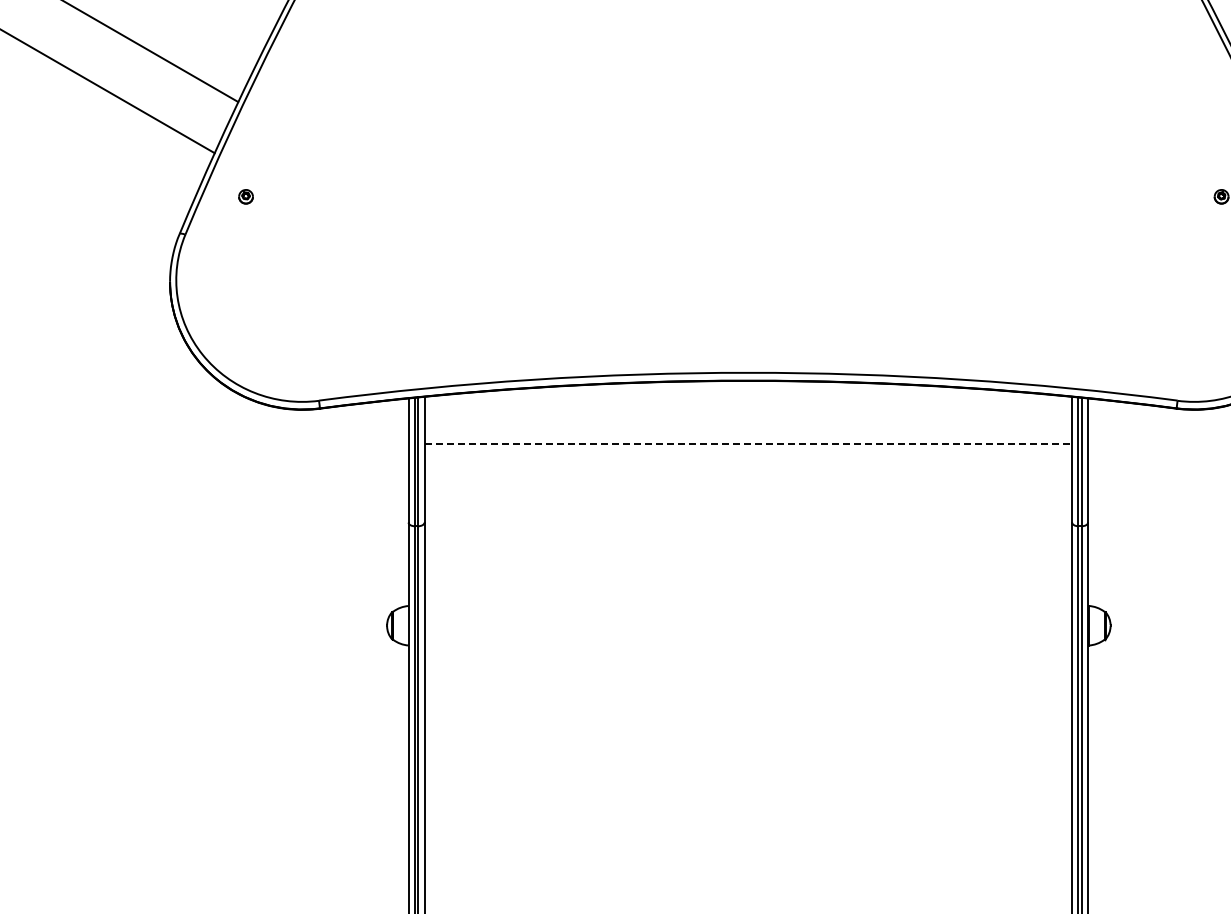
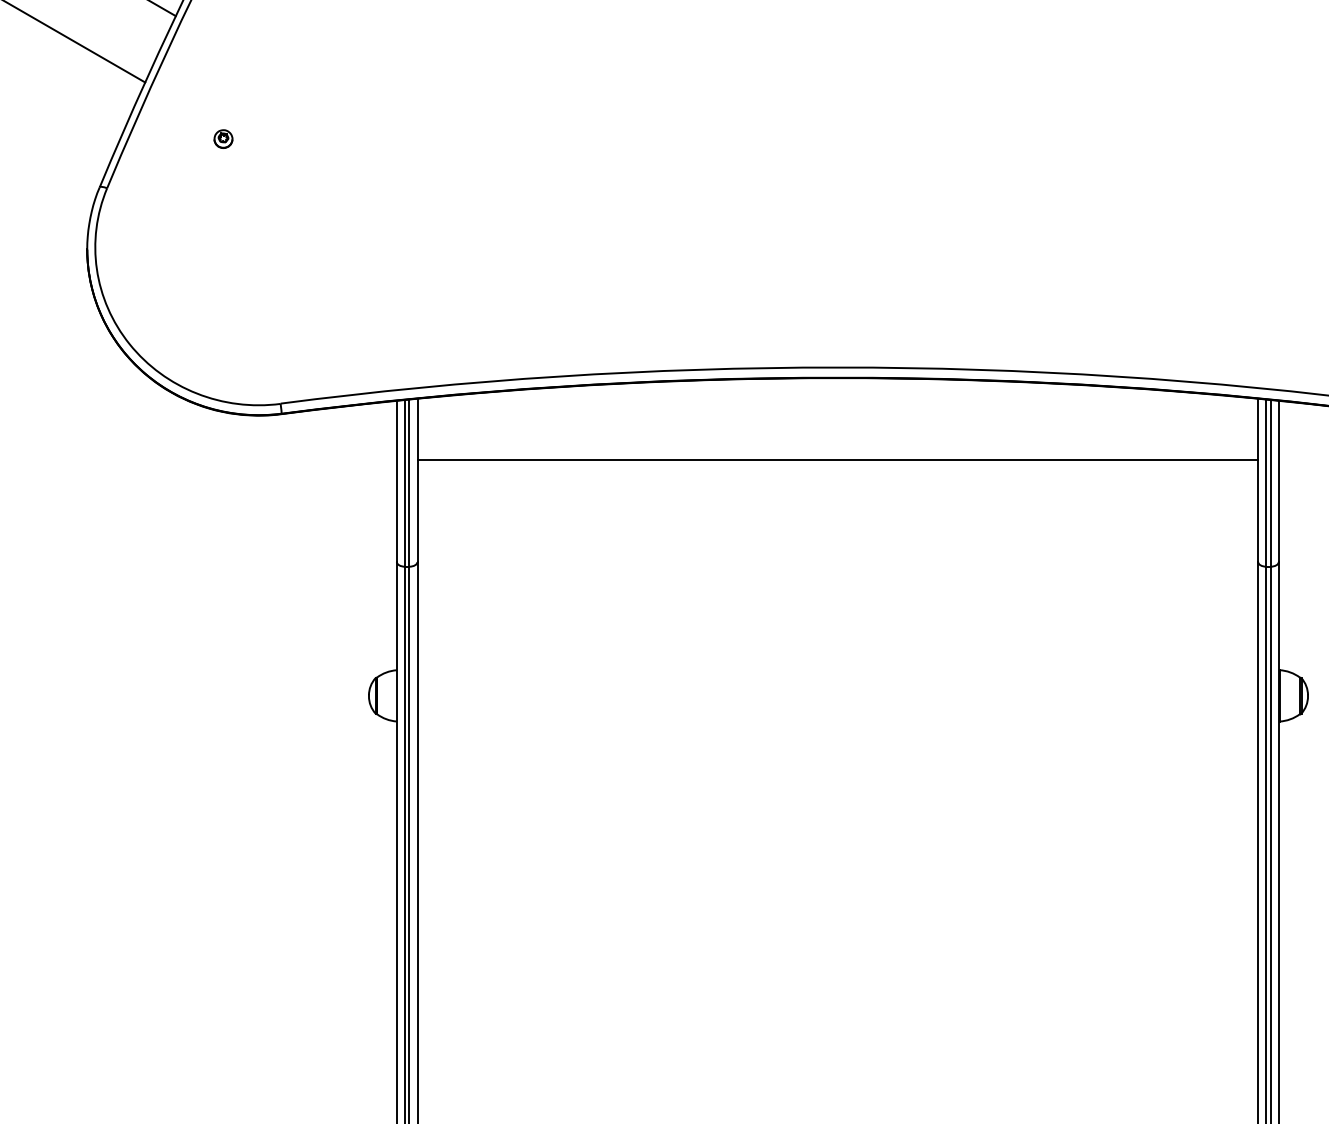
part: (245, 196) -> (222, 138), moved
line: (748, 444) -> (838, 460), dashed -> solid

